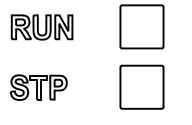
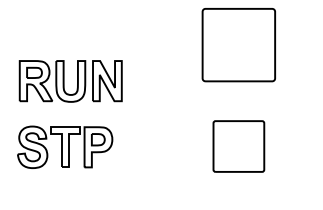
part: (41, 27) -> (69, 81), moved
part: (141, 86) -> (238, 145), size x0.7

